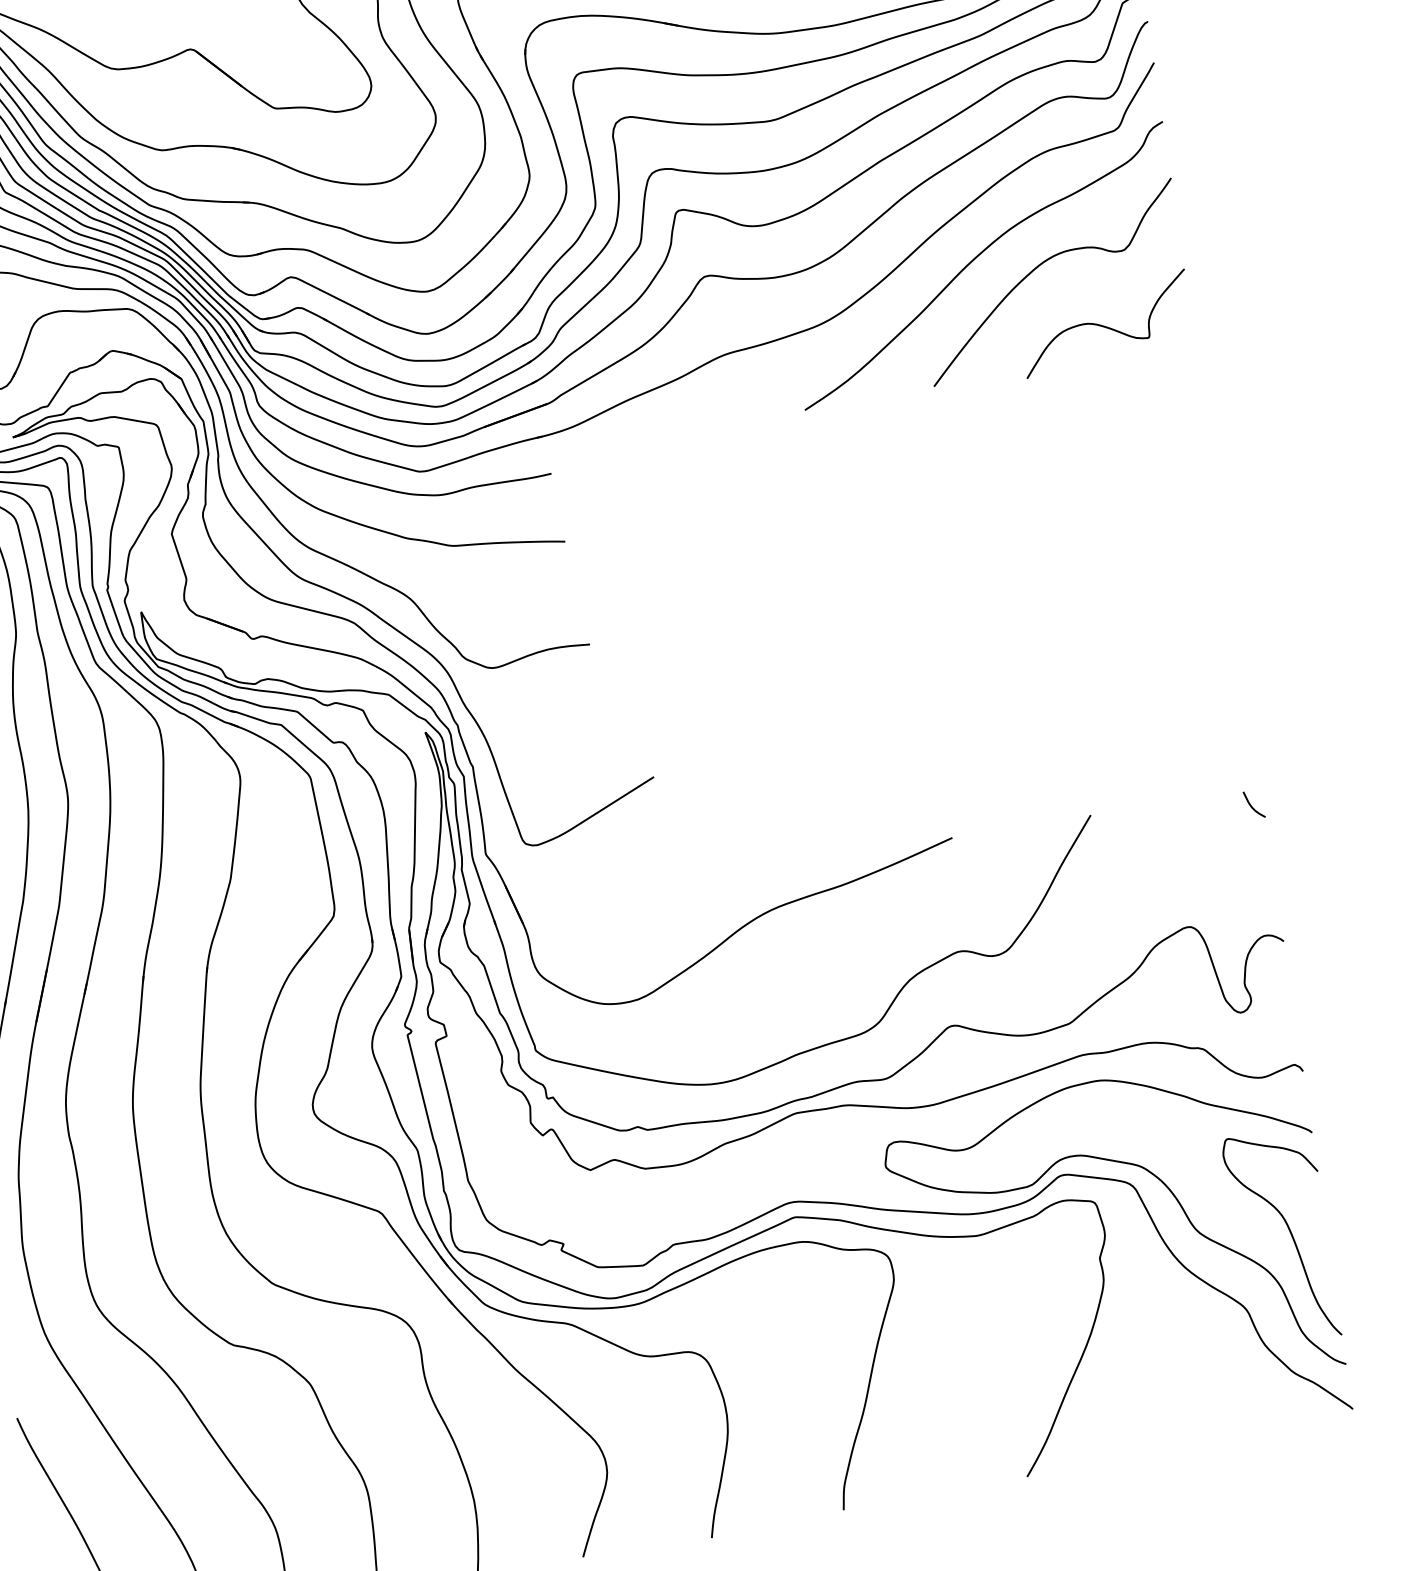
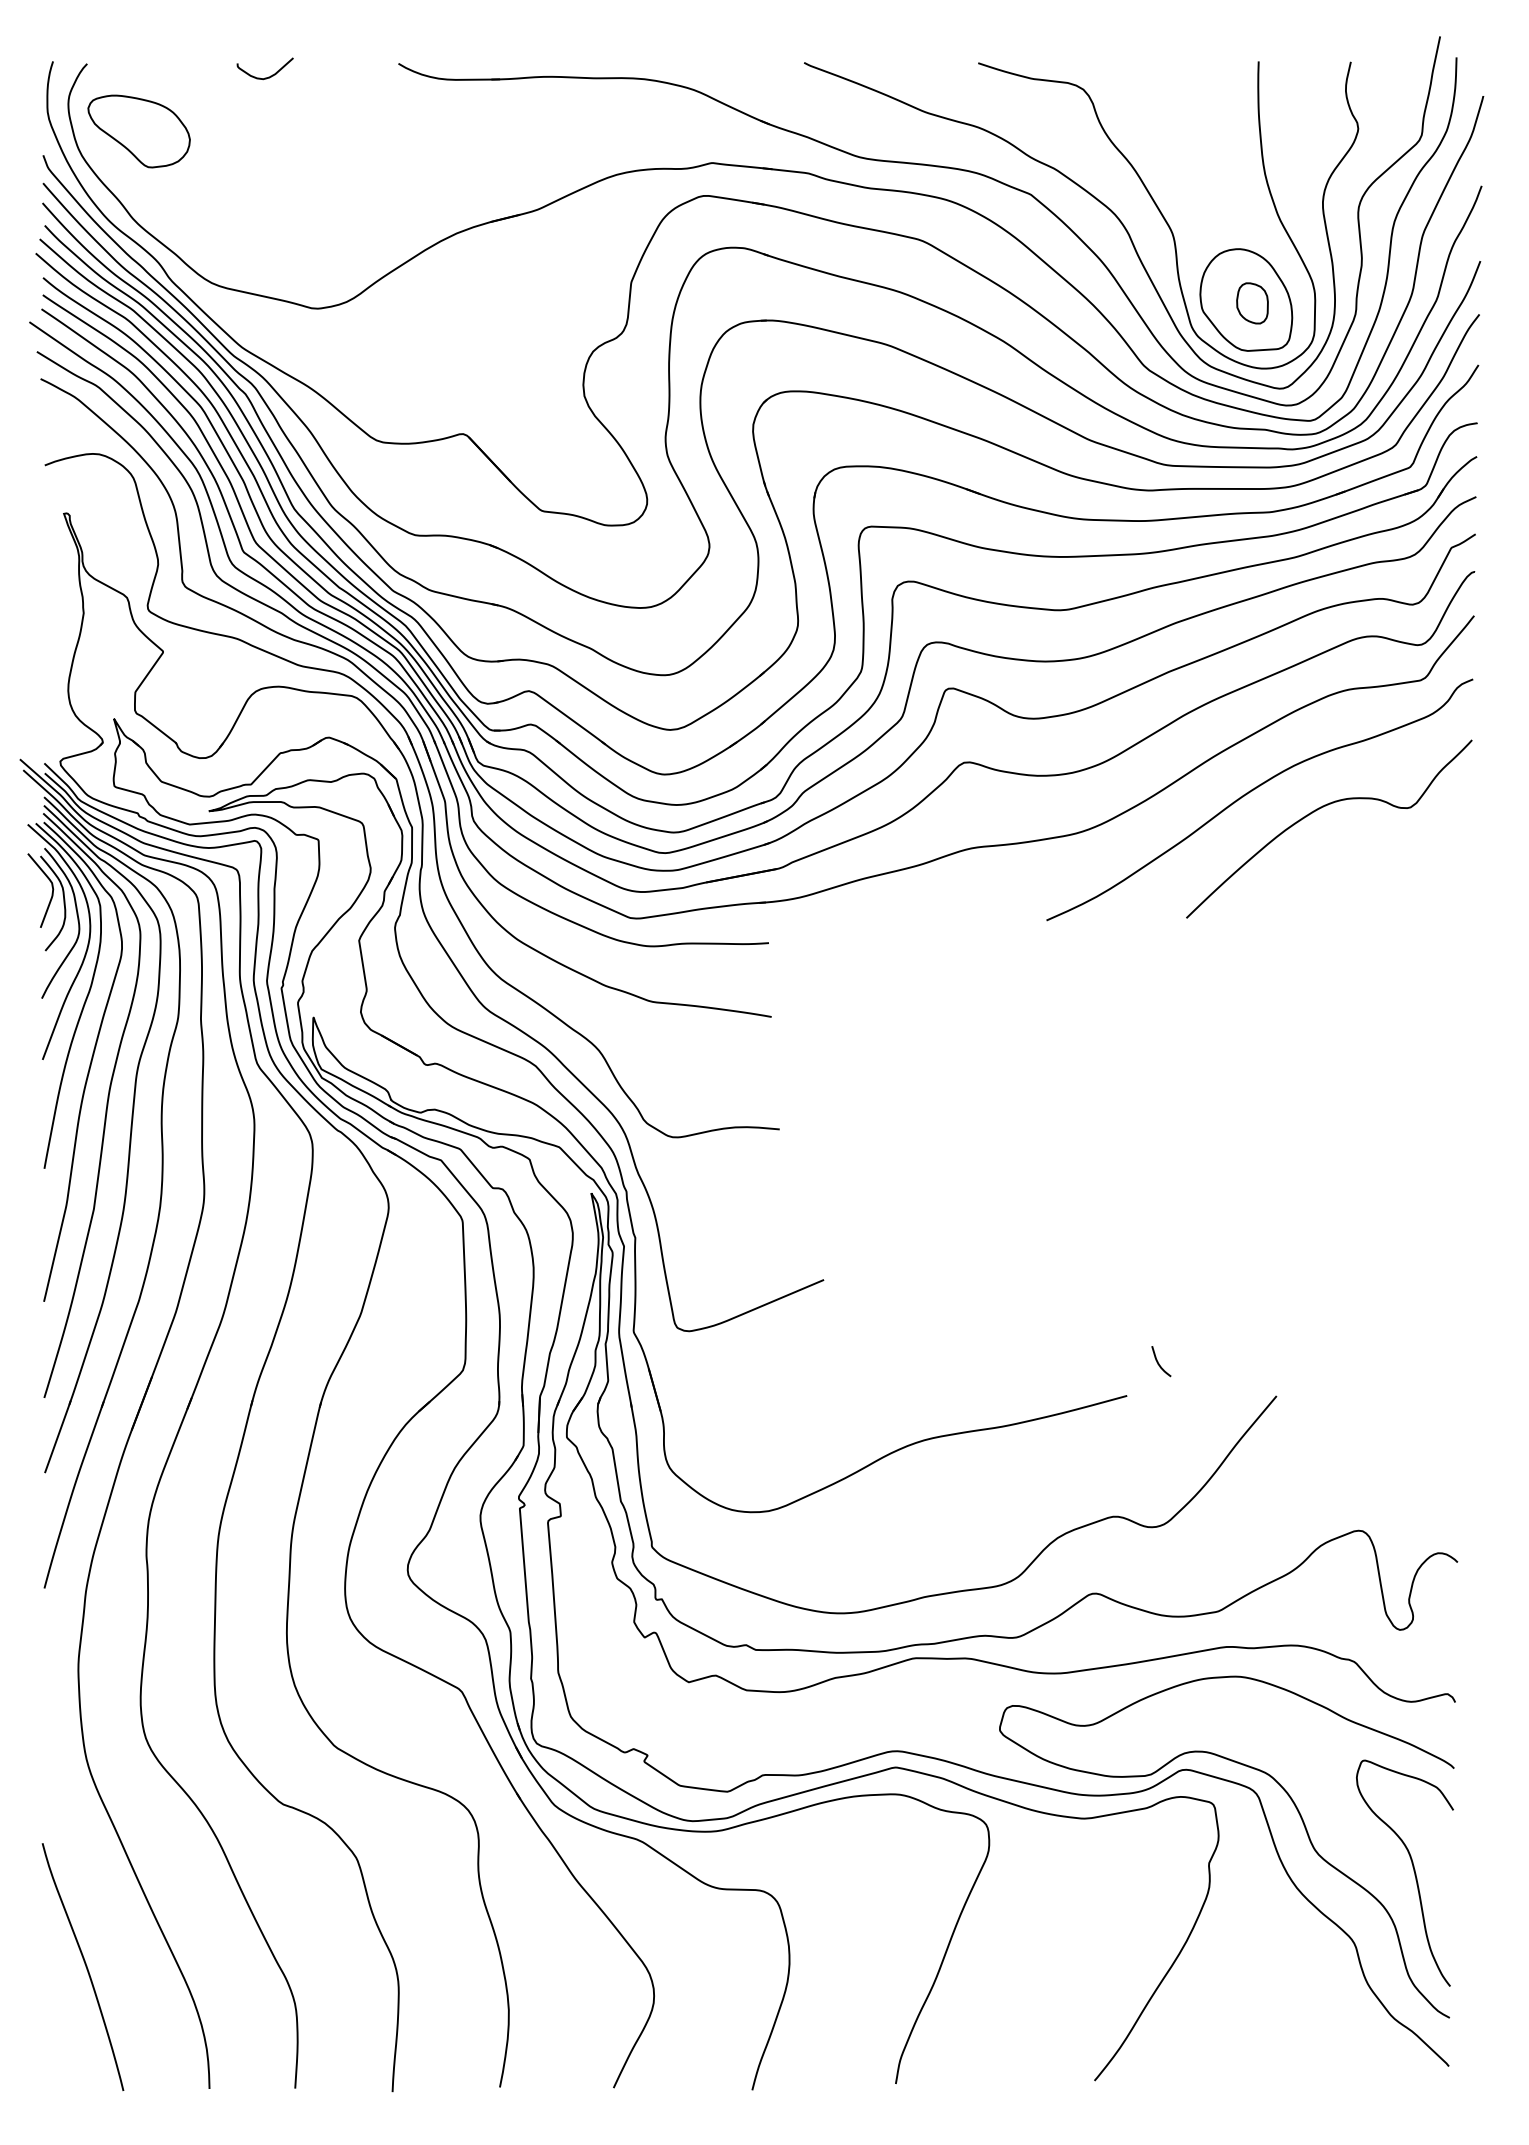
curve: (1103, 325) -> (1375, 883), removed
curve: (1252, 806) -> (1159, 1363), moved

